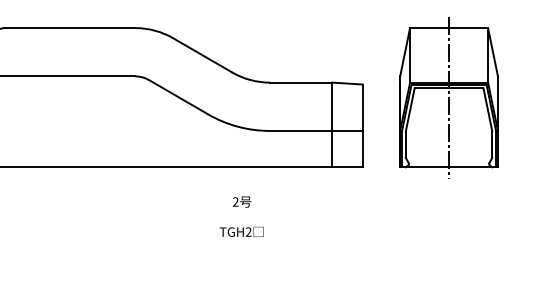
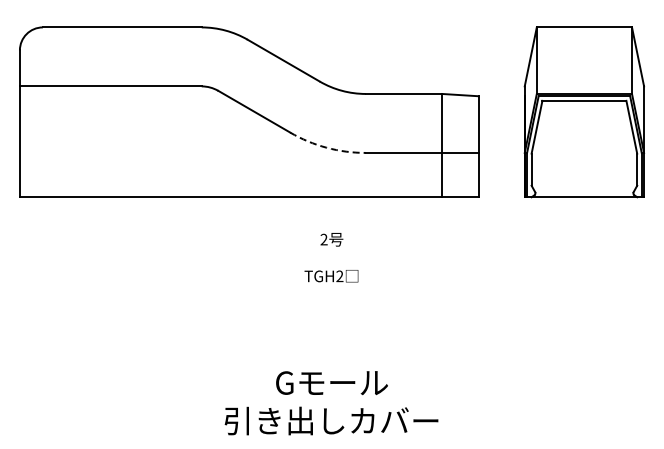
line: (449, 97) -> (584, 112), removed
arc: (237, 126) -> (326, 147), solid -> dashed

